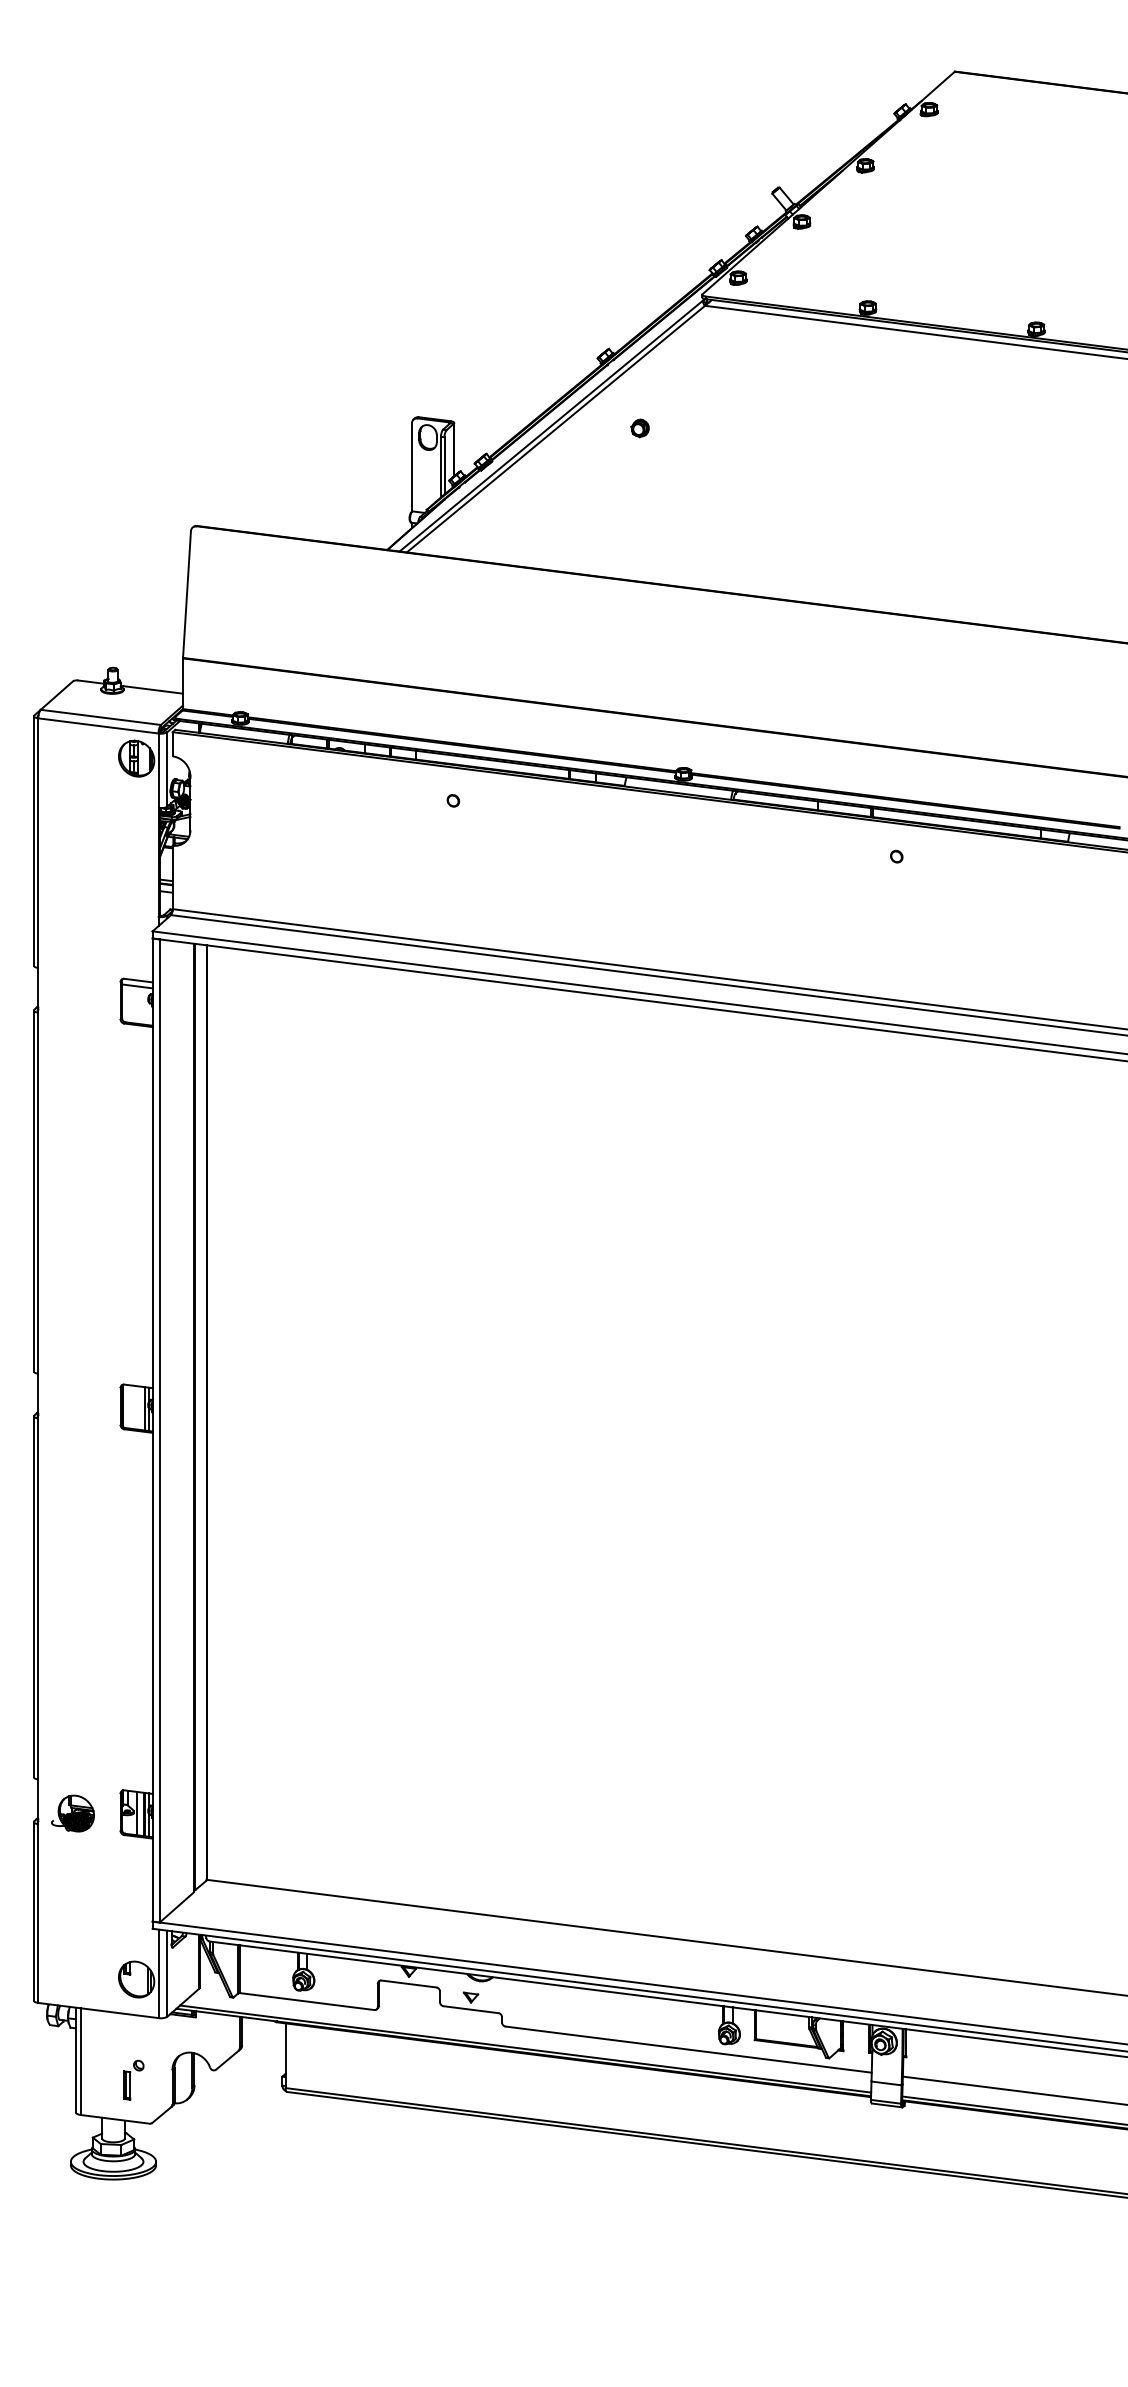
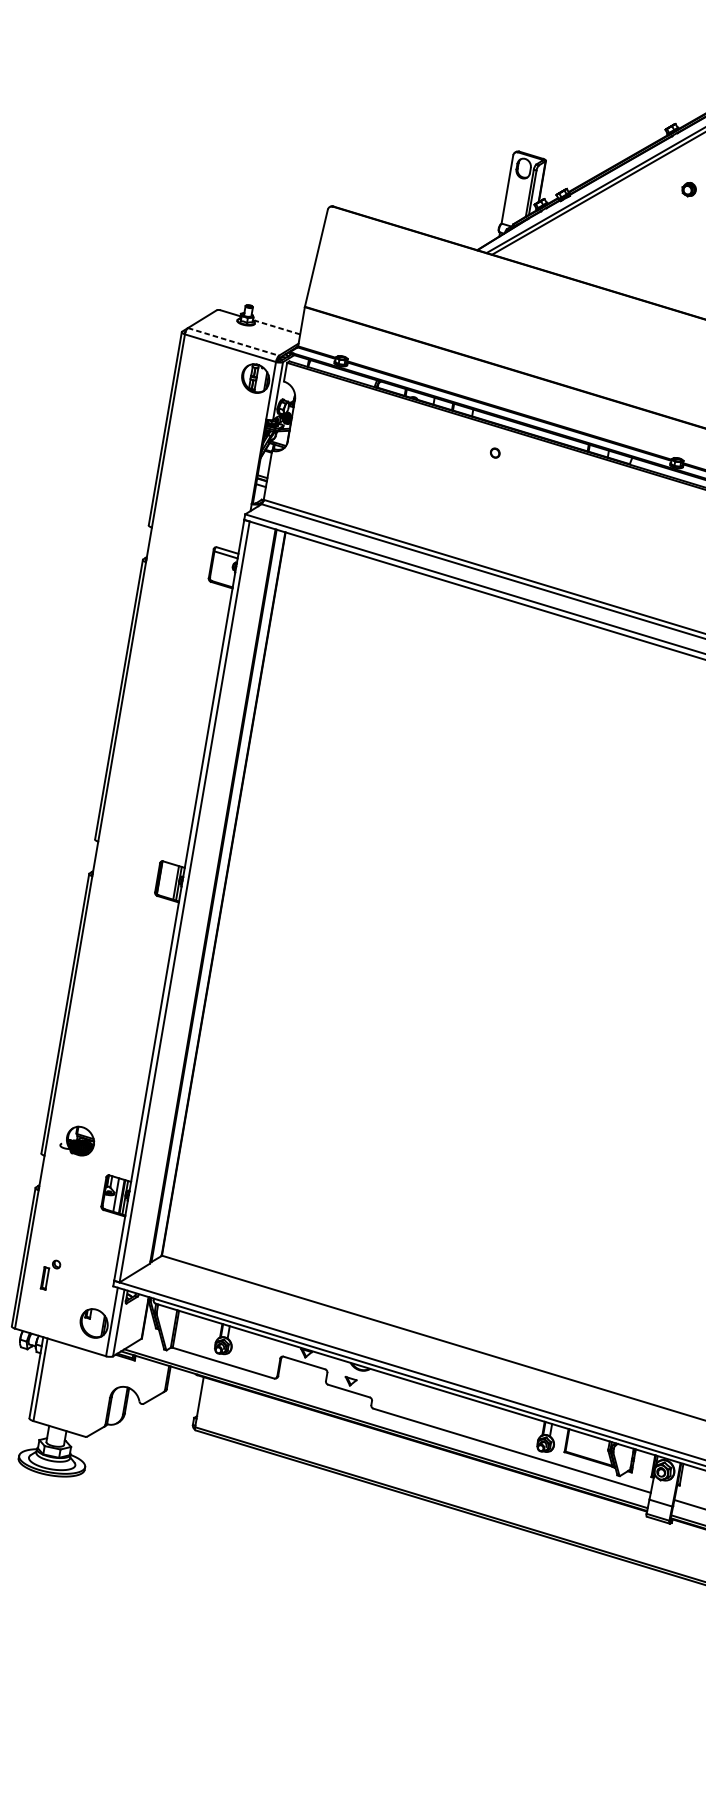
line: (152, 689) -> (277, 327), solid -> dashed
line: (100, 717) -> (233, 341), solid -> dashed
part: (72, 1813) -> (77, 1140), moved
part: (133, 2079) -> (50, 1274), moved

